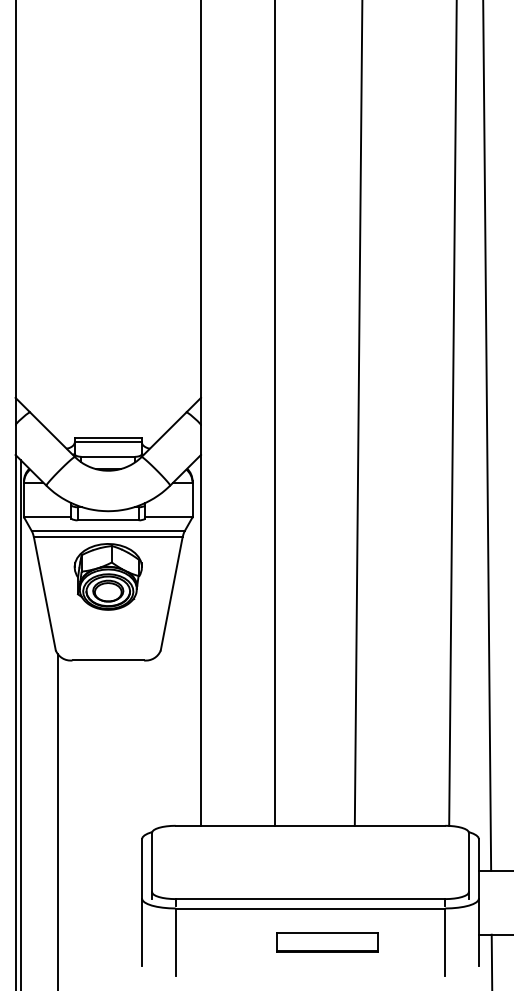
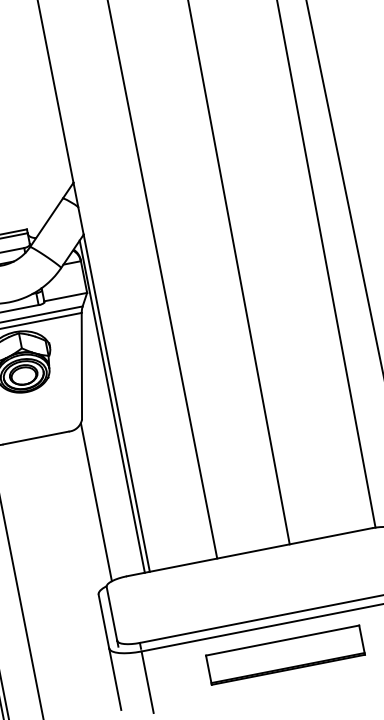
line: (195, 642) -> (112, 406), added
line: (158, 740) -> (96, 501), added
part: (327, 941) -> (285, 654), size x1.67

